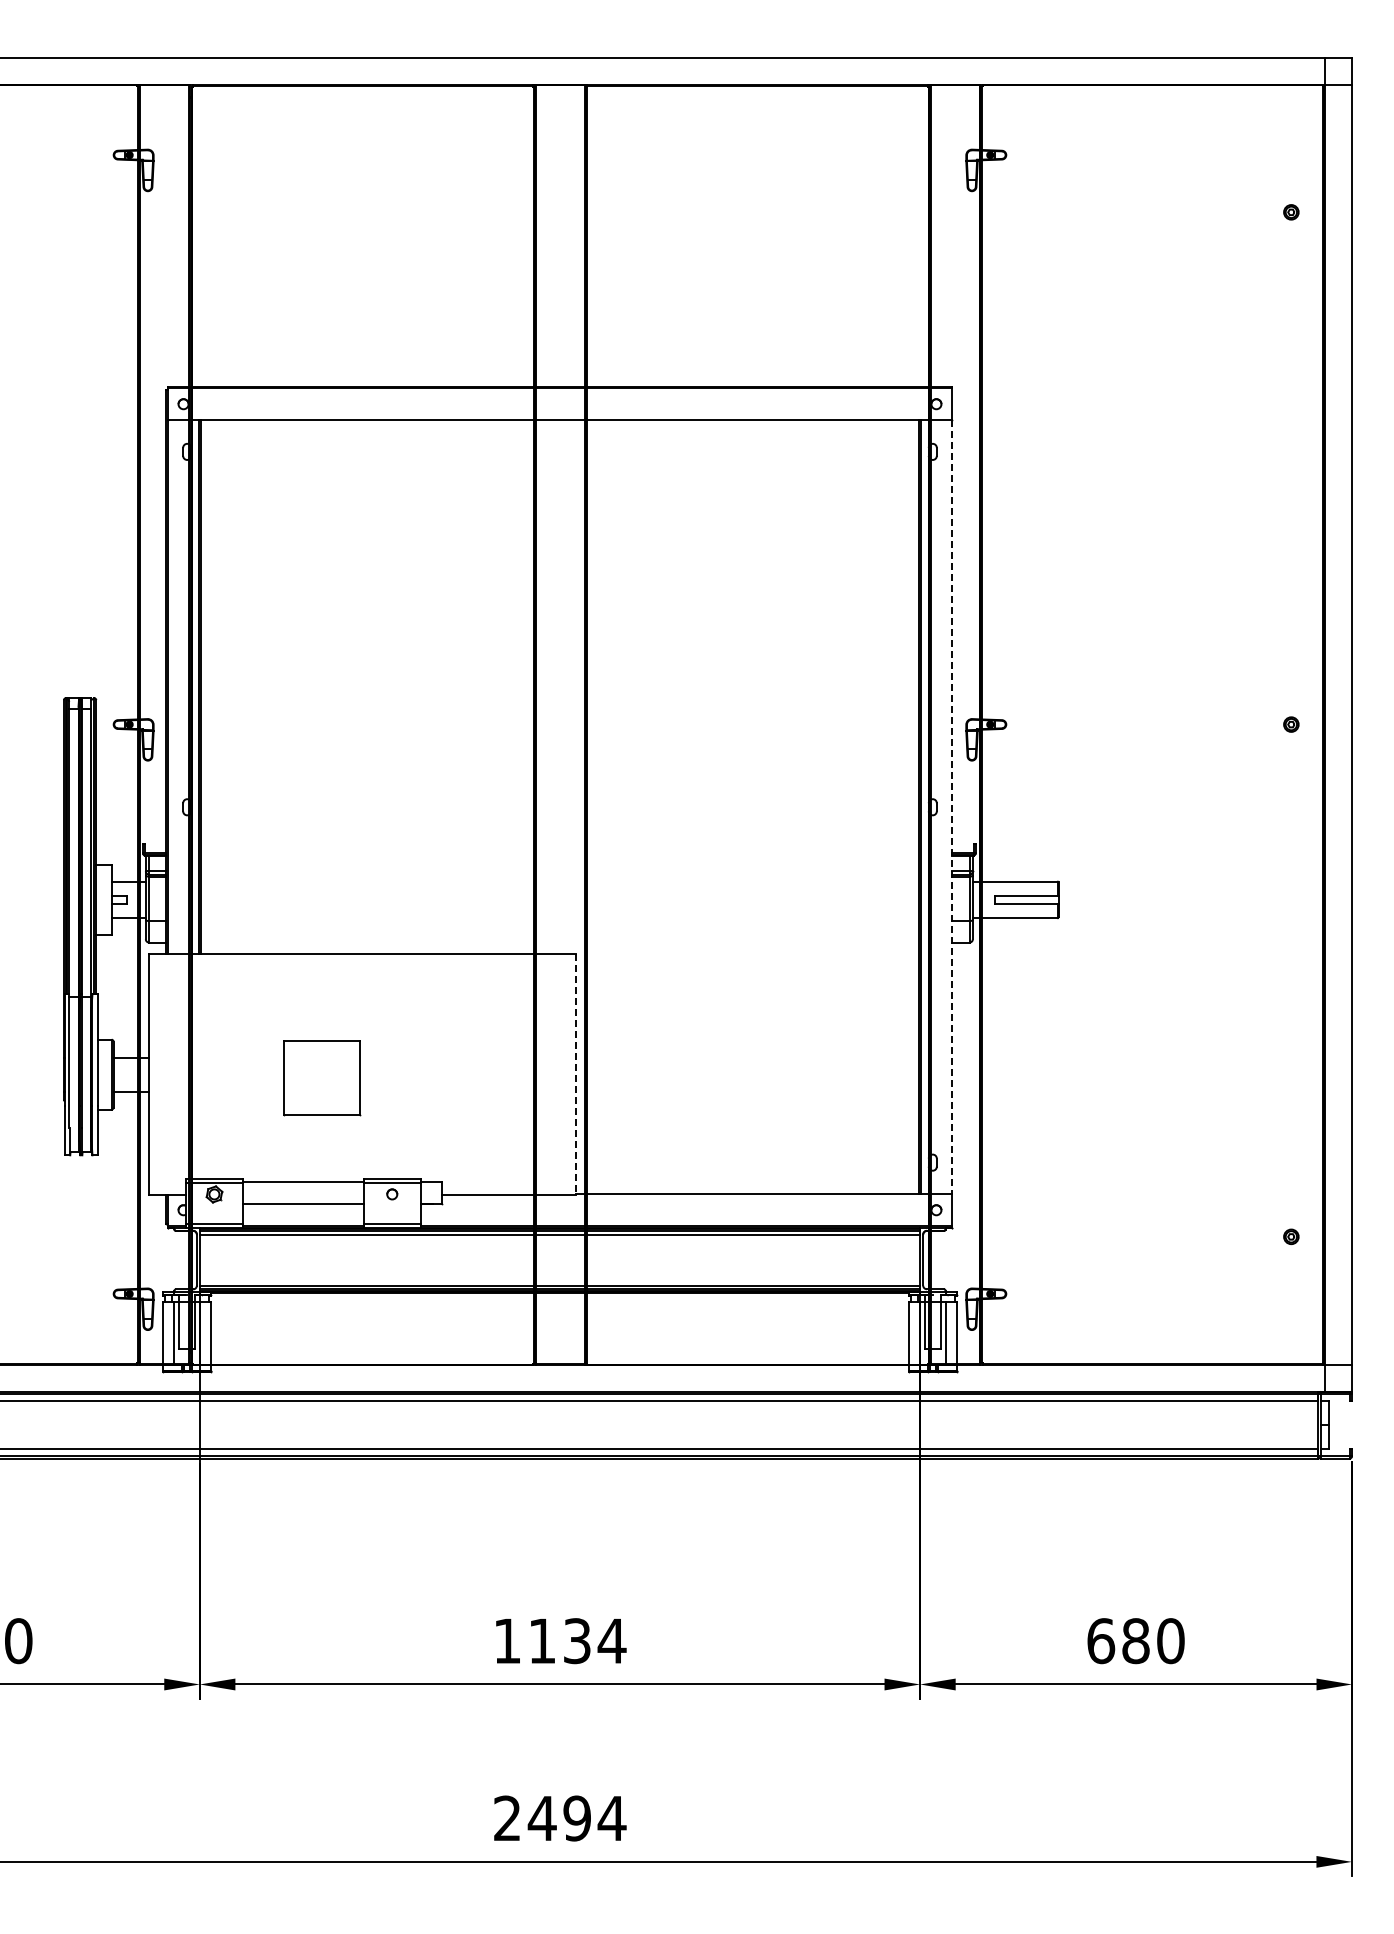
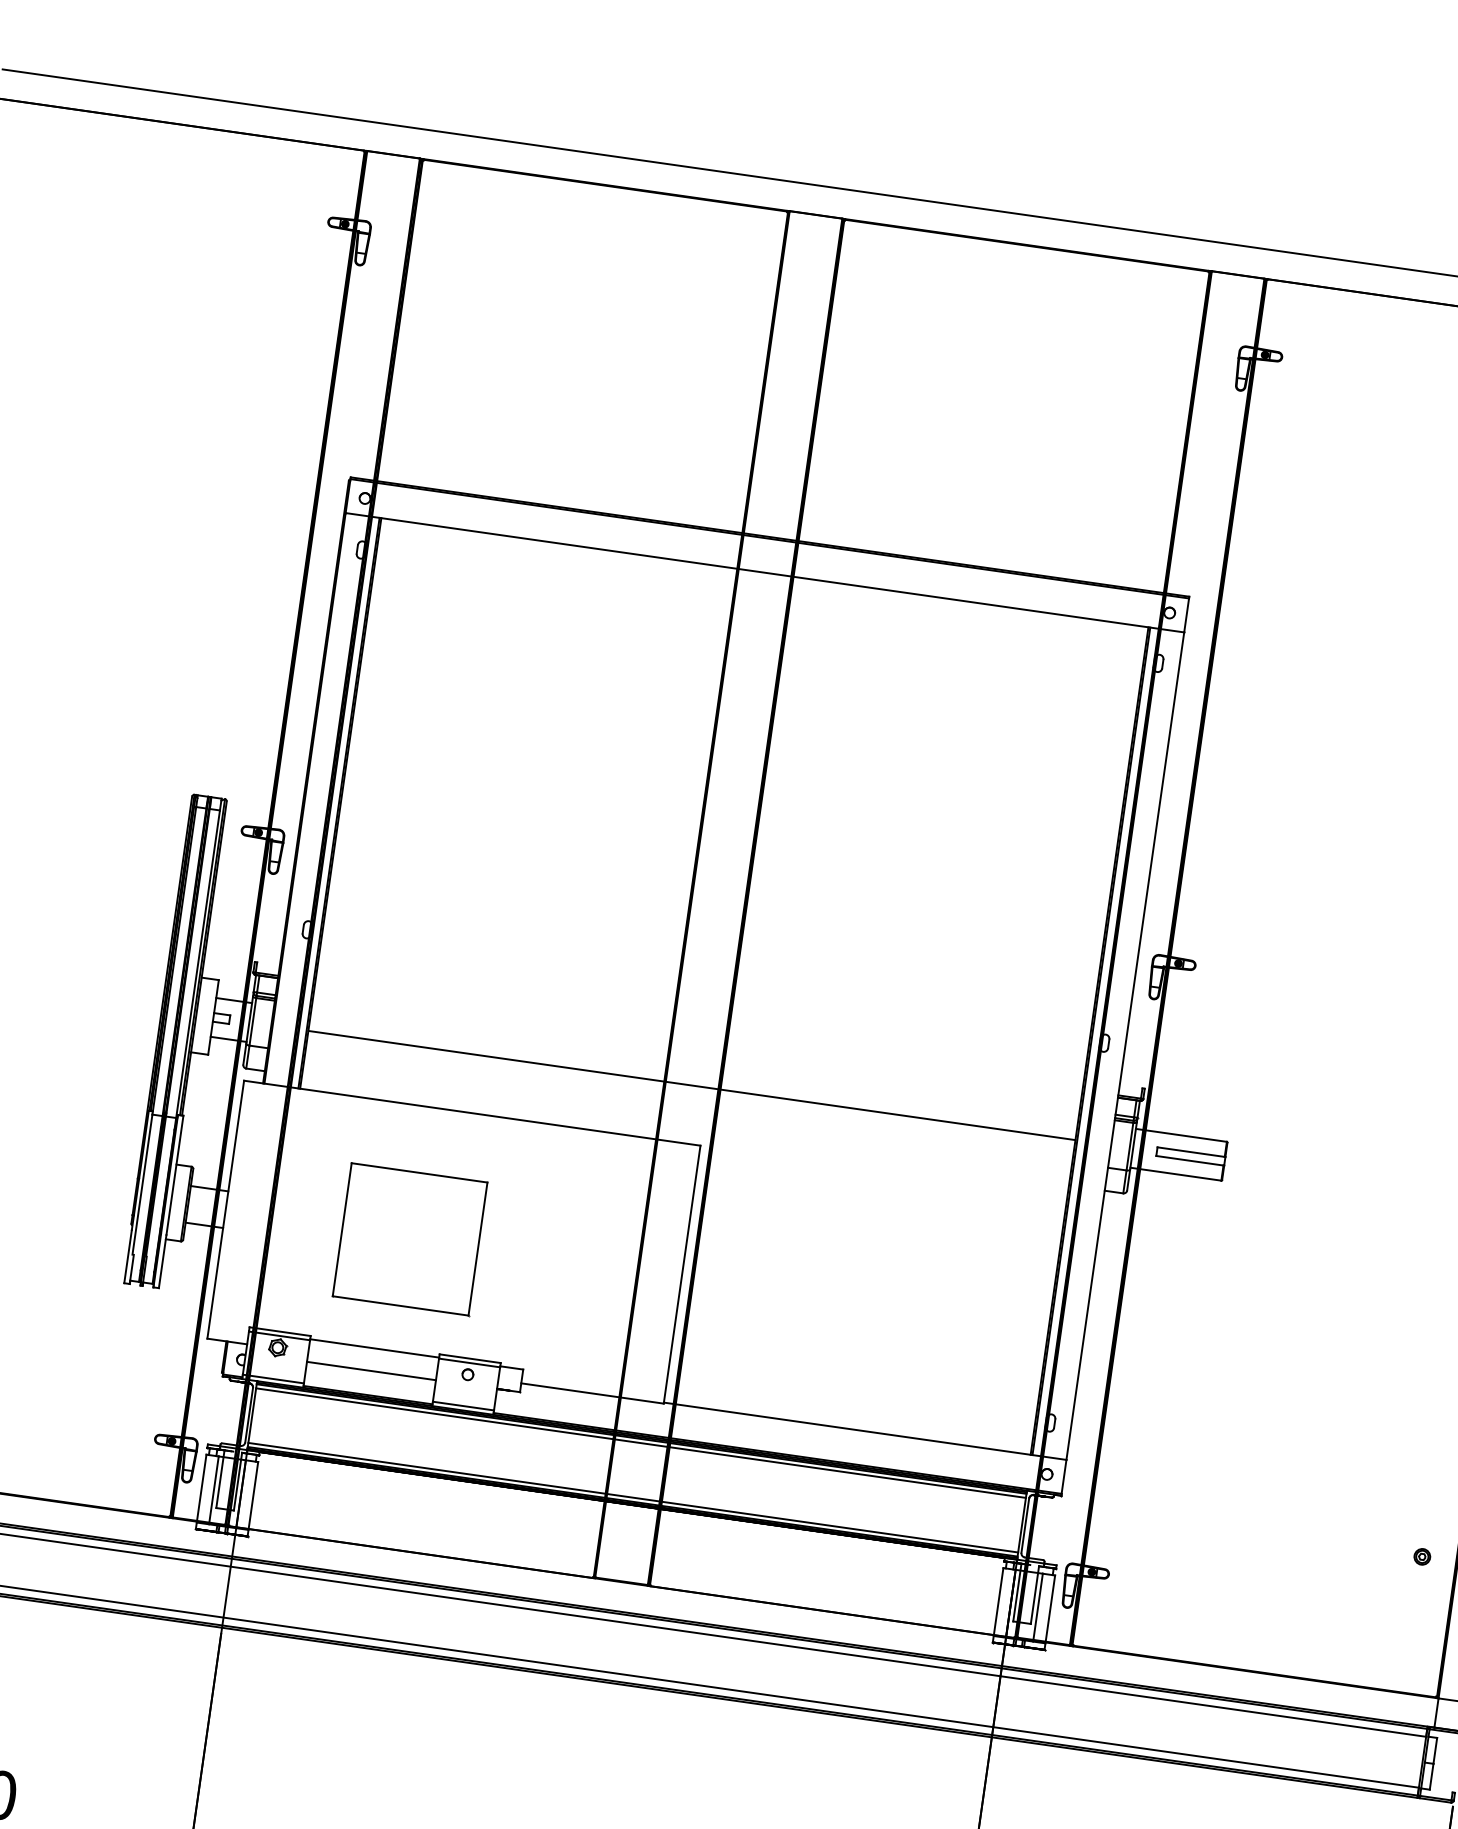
line: (952, 807) -> (1125, 1046), dashed -> solid
line: (559, 899) -> (691, 1085), added
line: (575, 1074) -> (681, 1274), dashed -> solid
part: (321, 1078) -> (409, 1240), size x1.67

